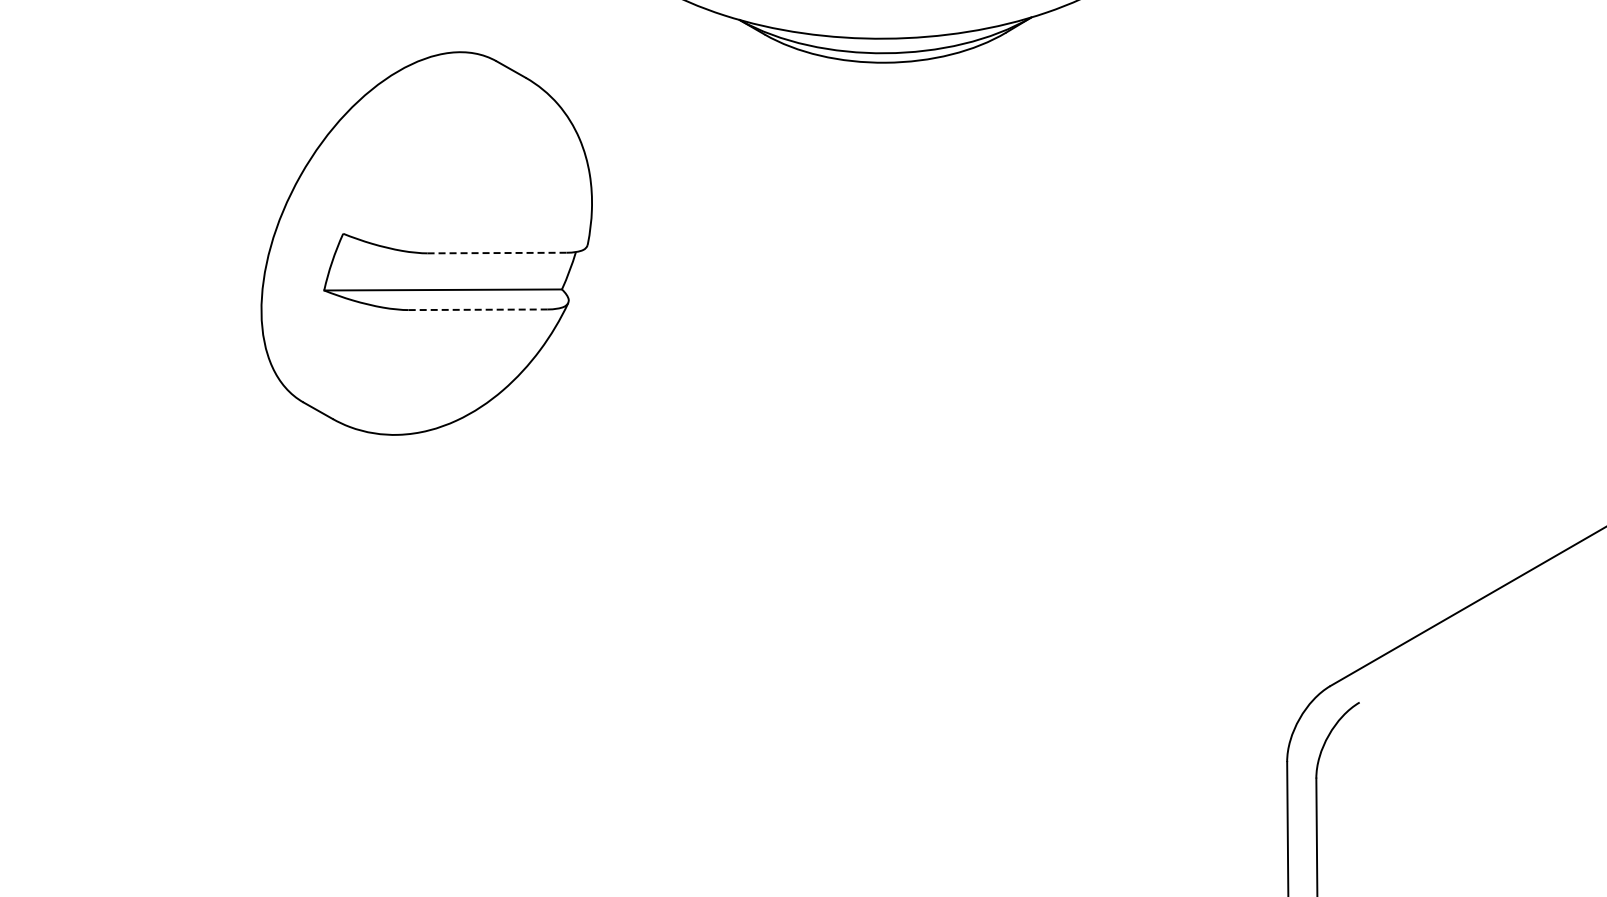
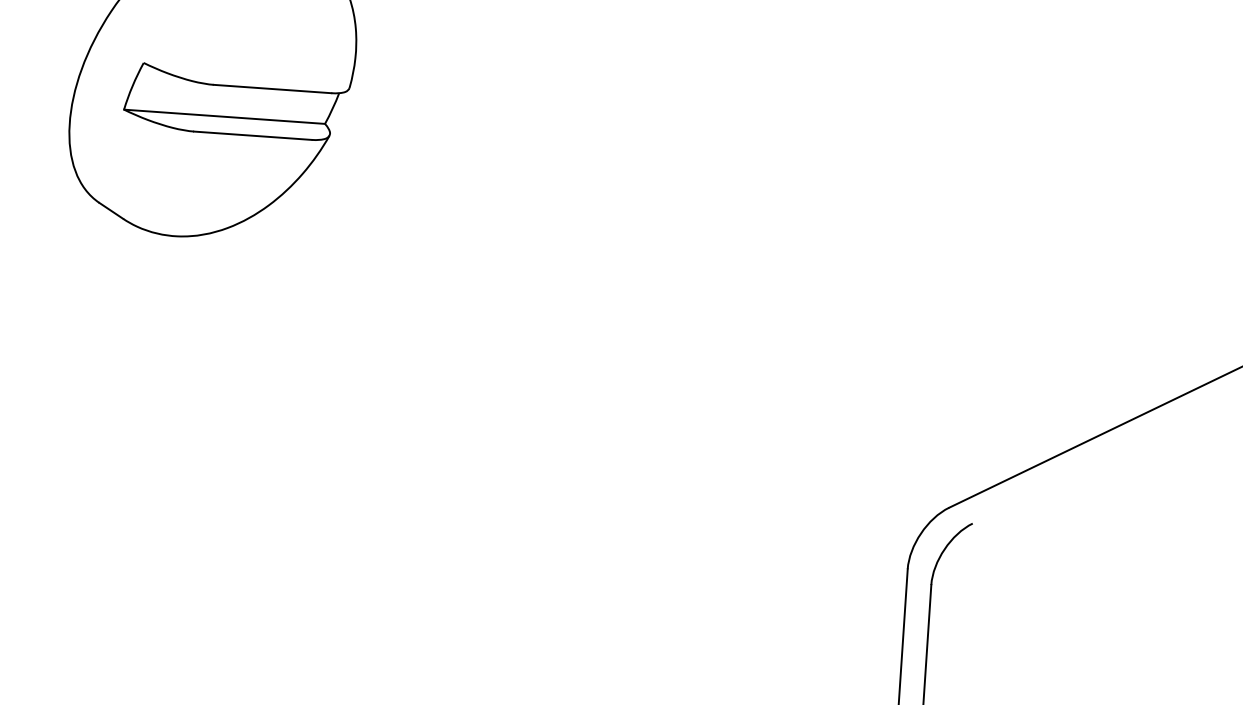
line: (497, 253) -> (272, 89), dashed -> solid
line: (478, 309) -> (253, 135), dashed -> solid

